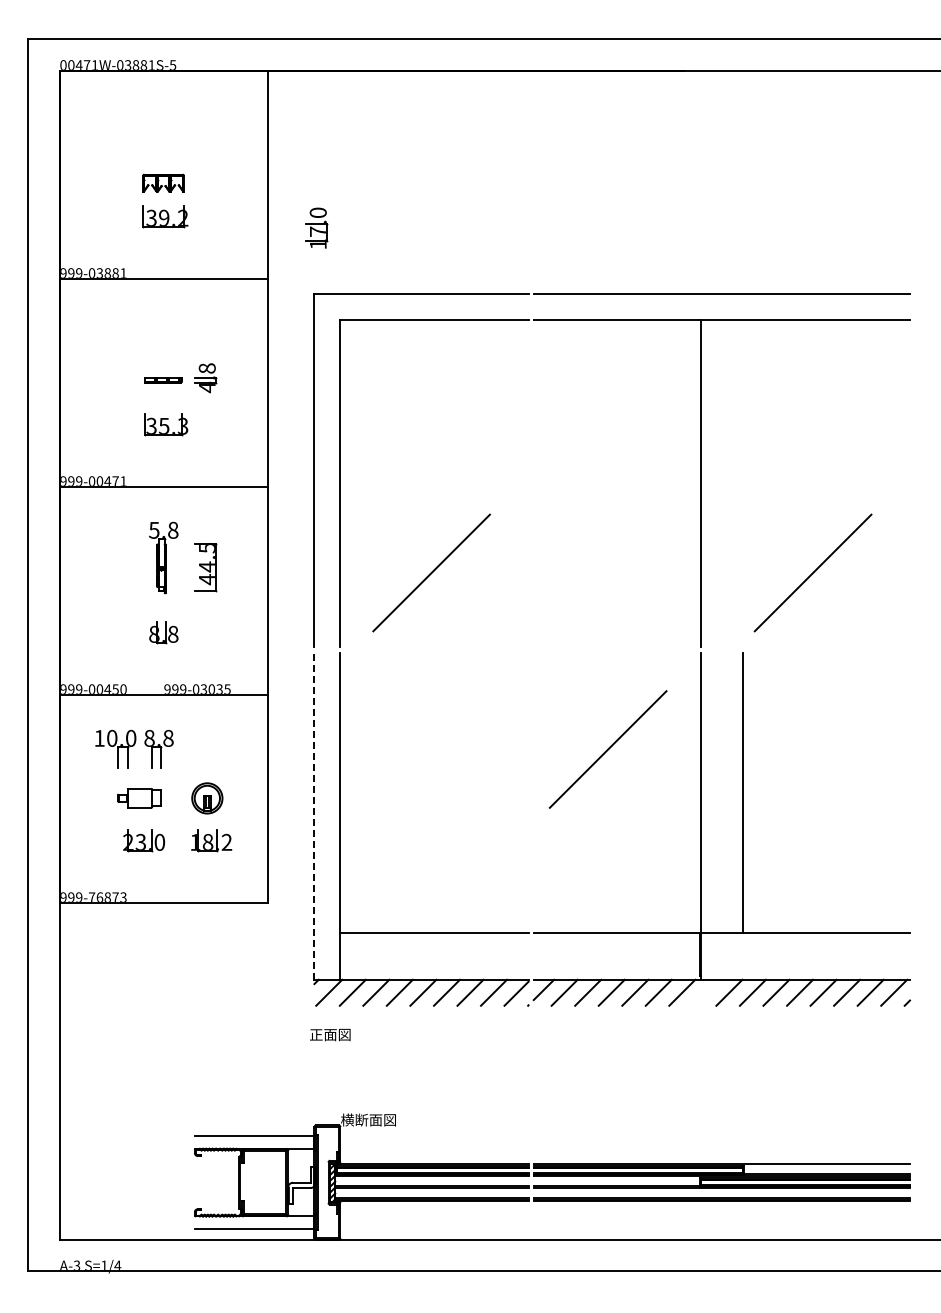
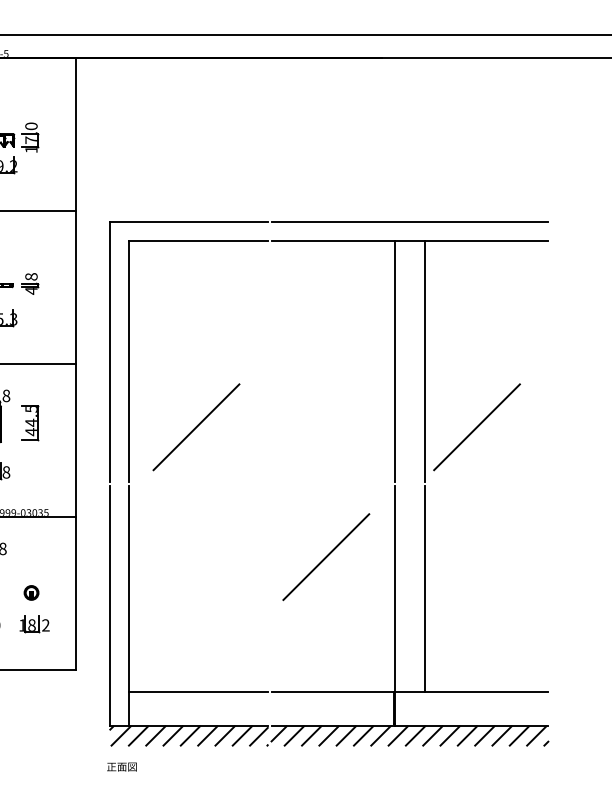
part: (316, 227) -> (30, 137), moved
line: (742, 483) -> (425, 361), added
part: (207, 797) -> (31, 592), size x0.62
line: (314, 816) -> (110, 606), dashed -> solid
line: (705, 992) -> (397, 735), added

